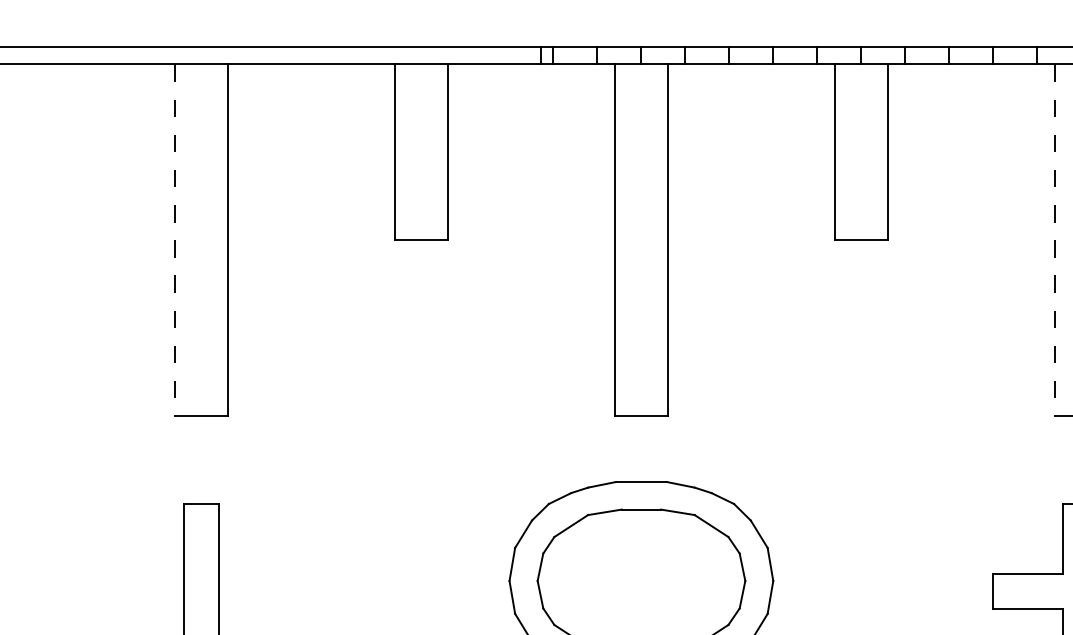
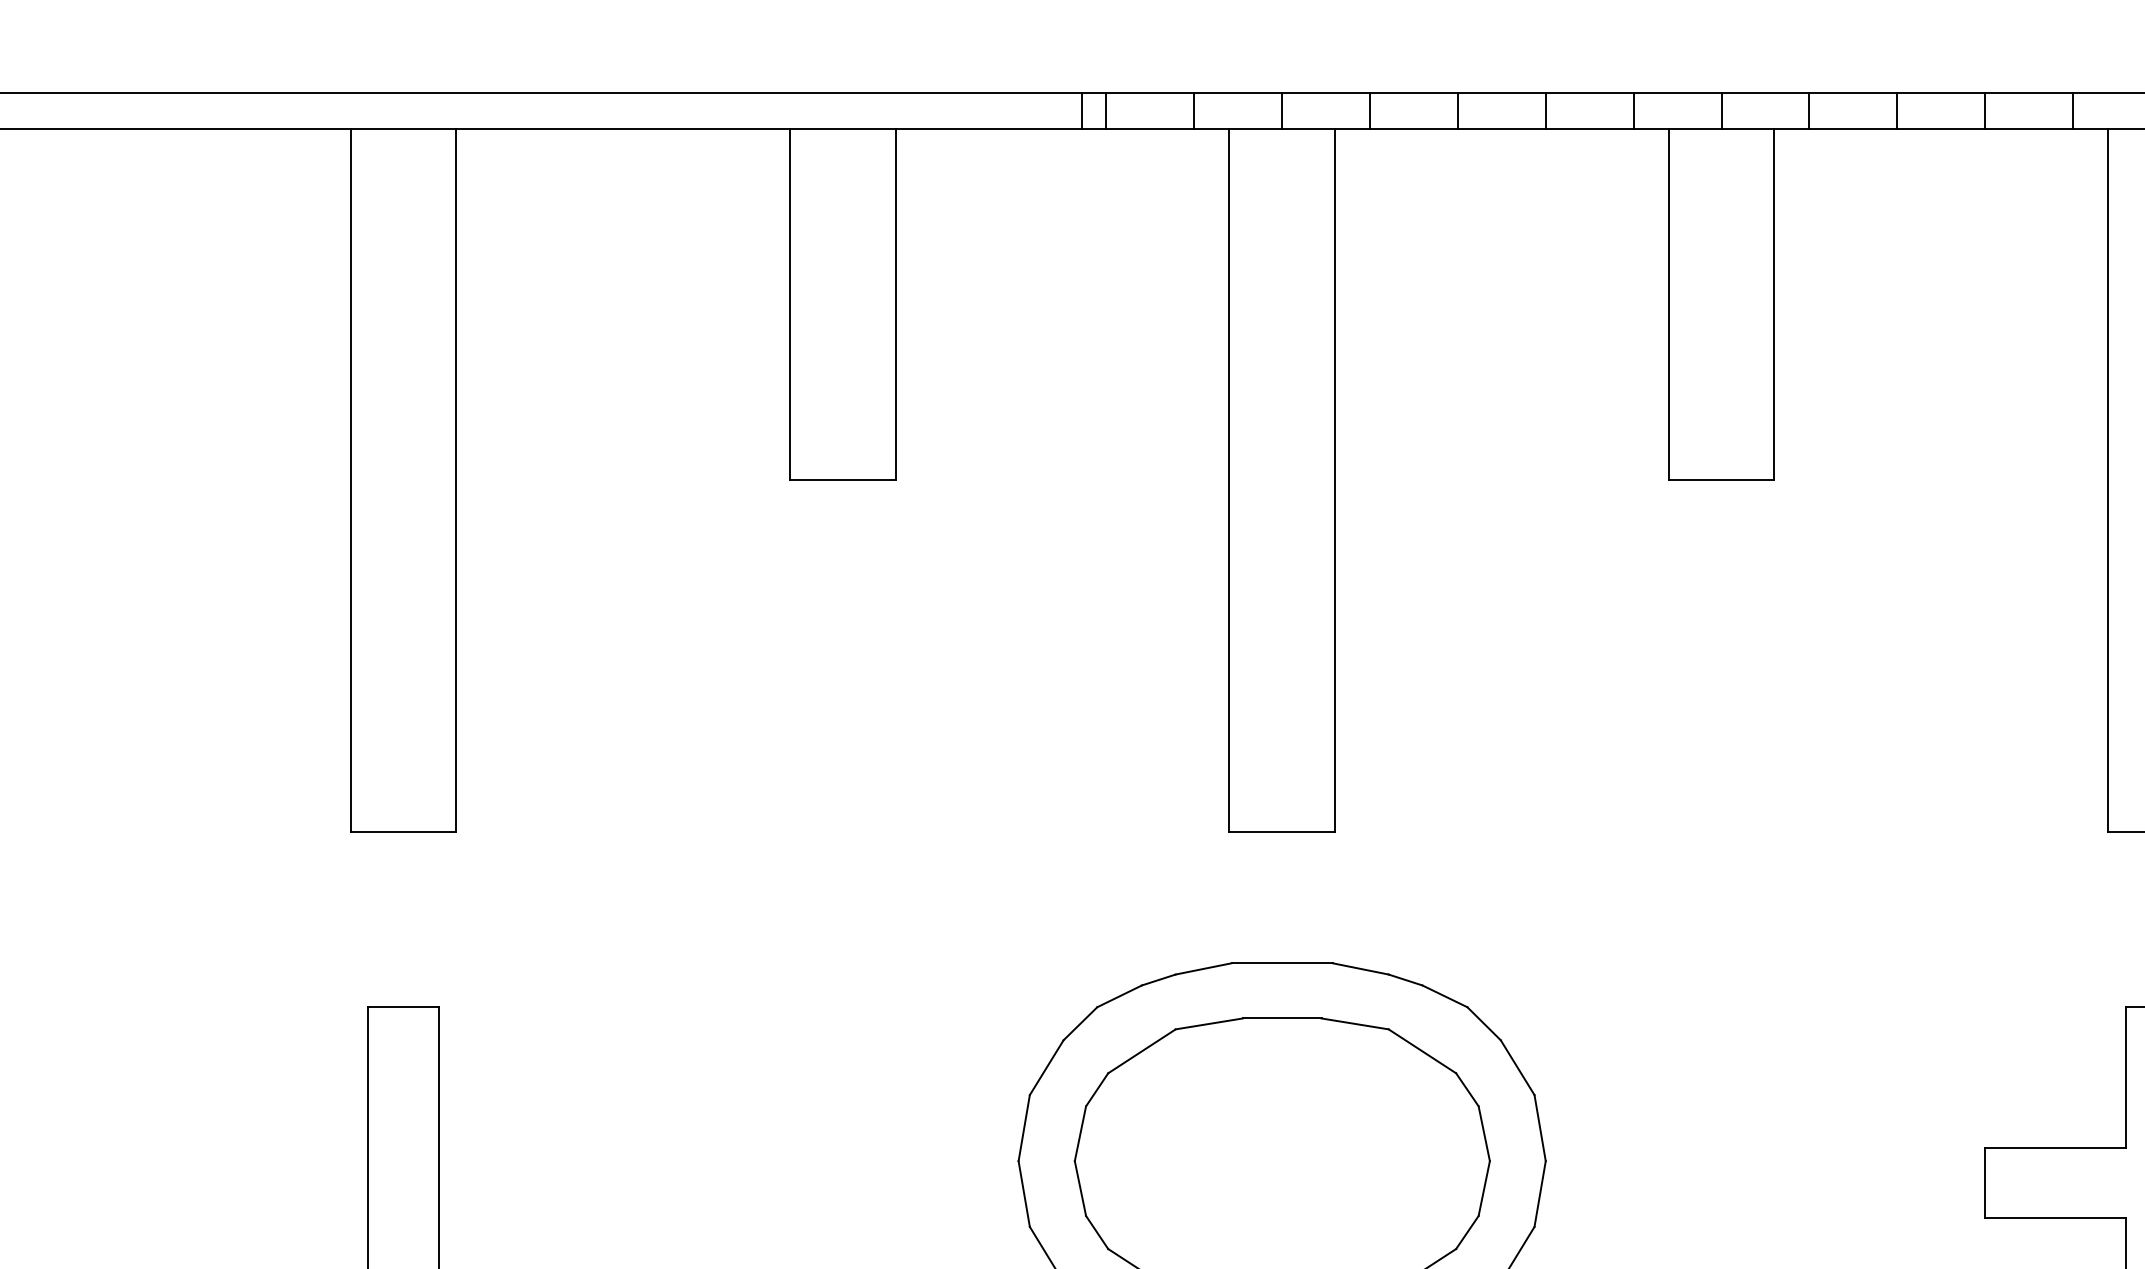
line: (175, 240) -> (350, 480), dashed -> solid
line: (1054, 240) -> (2107, 480), dashed -> solid

